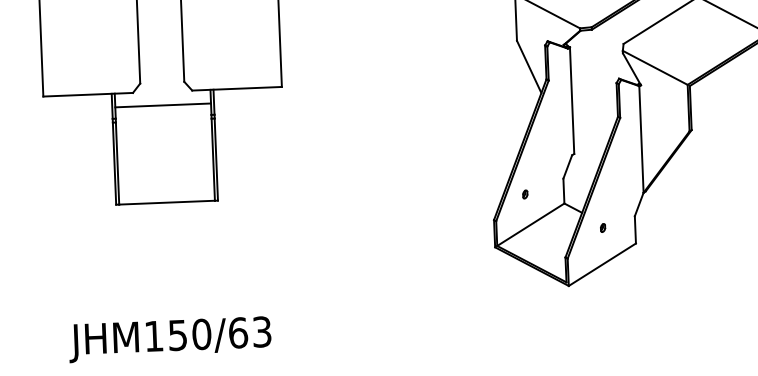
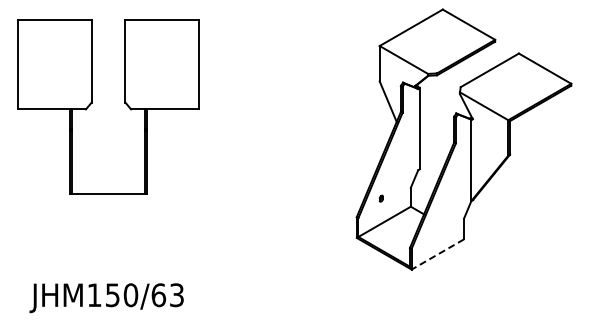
line: (163, 105) -> (108, 119), removed
part: (603, 227) -> (439, 226), removed
line: (601, 264) -> (437, 254), solid -> dashed

